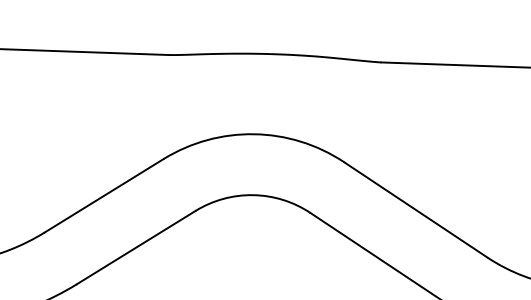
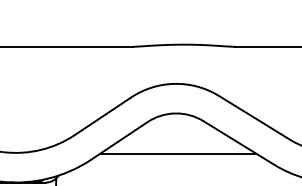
line: (256, 277) -> (178, 153), added

